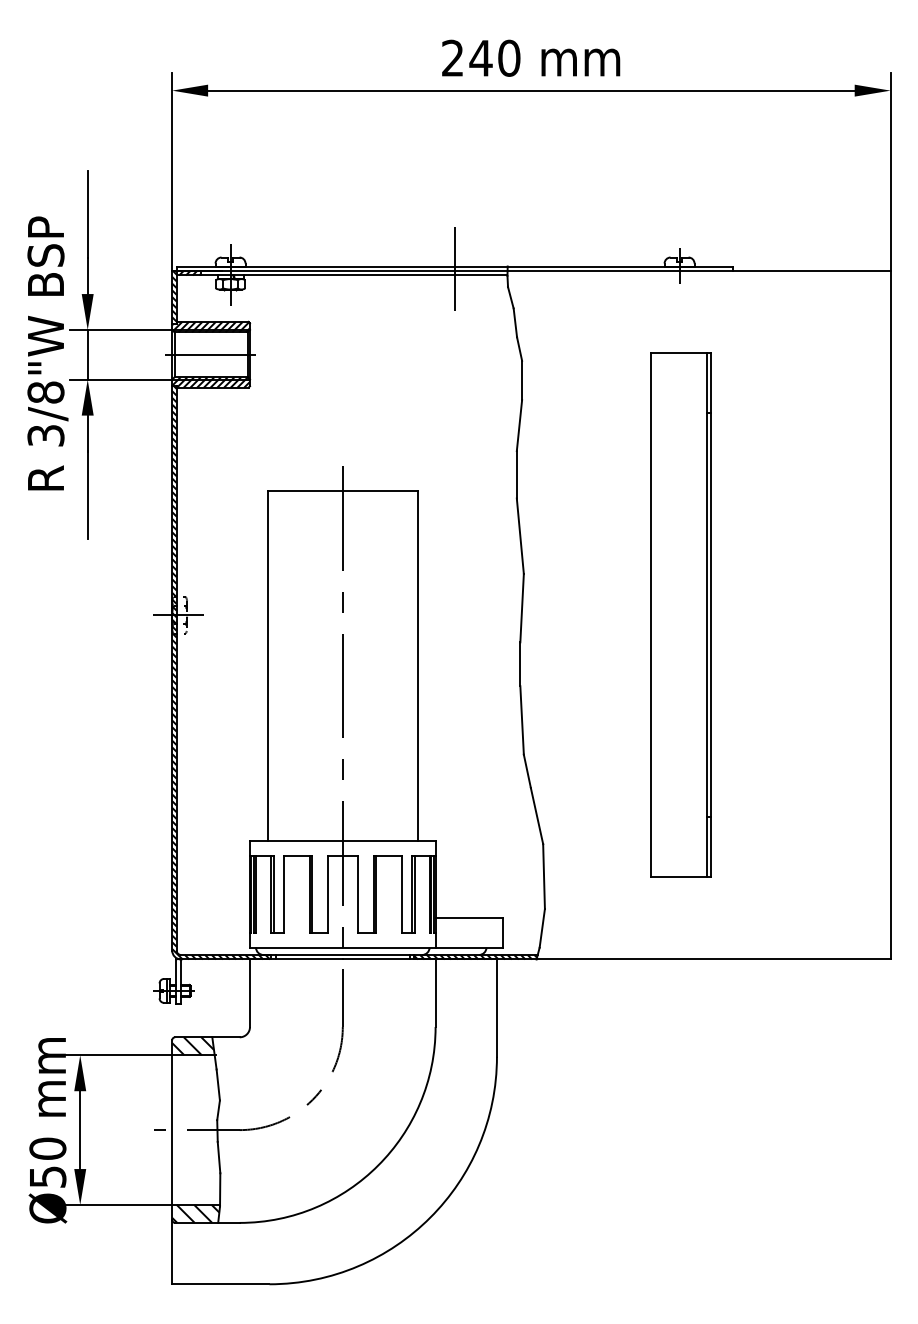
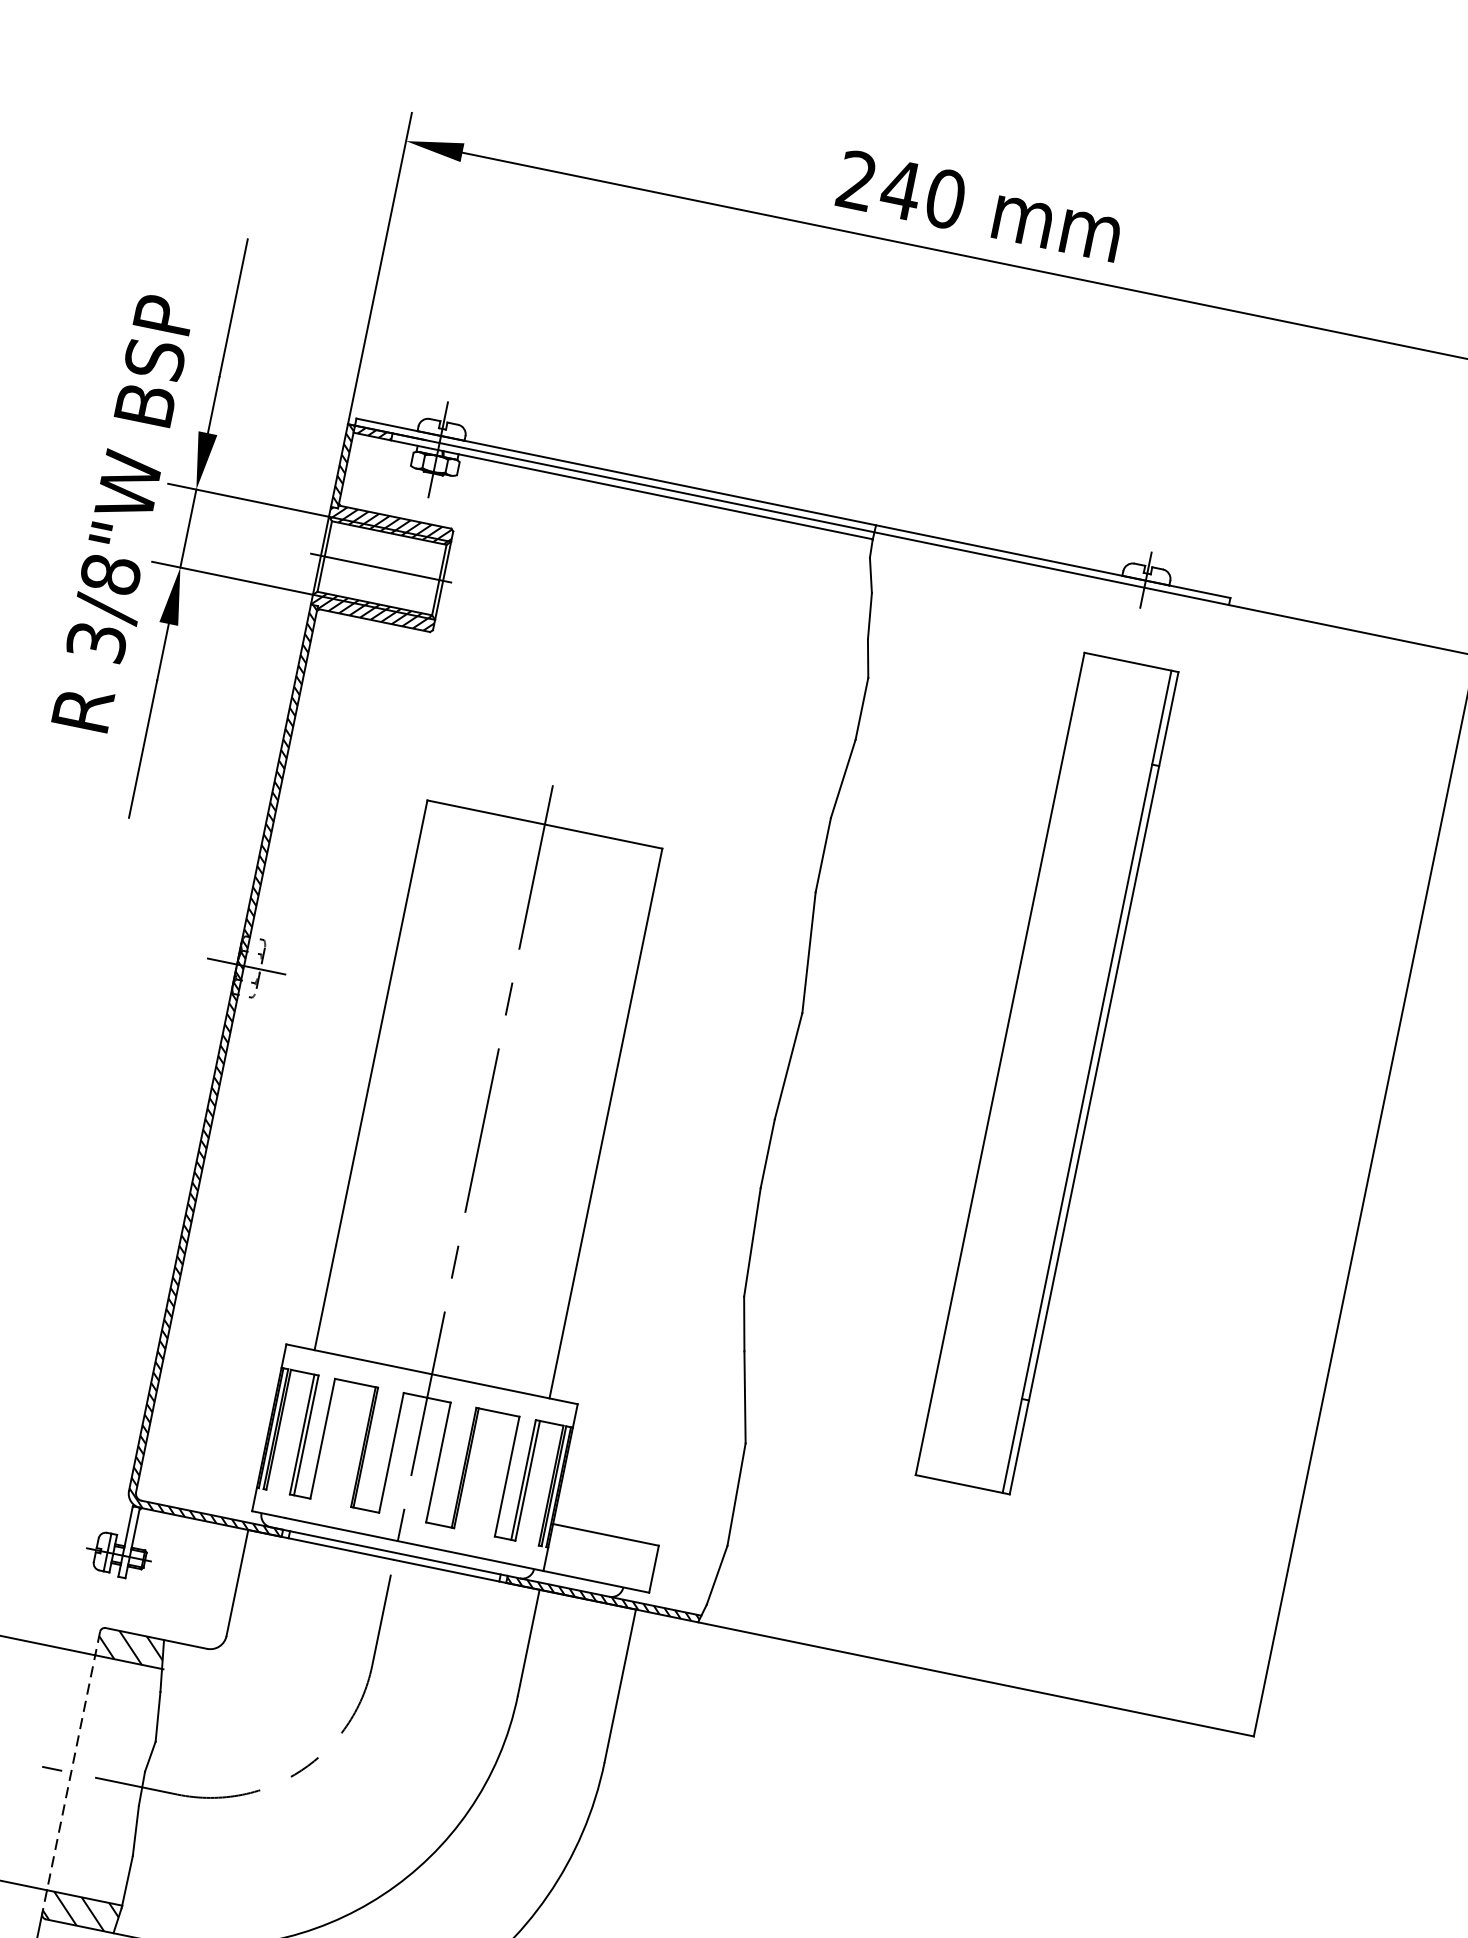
line: (455, 268) -> (793, 511), removed
part: (680, 614) -> (1046, 1072), moved
line: (172, 1130) -> (71, 1773), solid -> dashed

